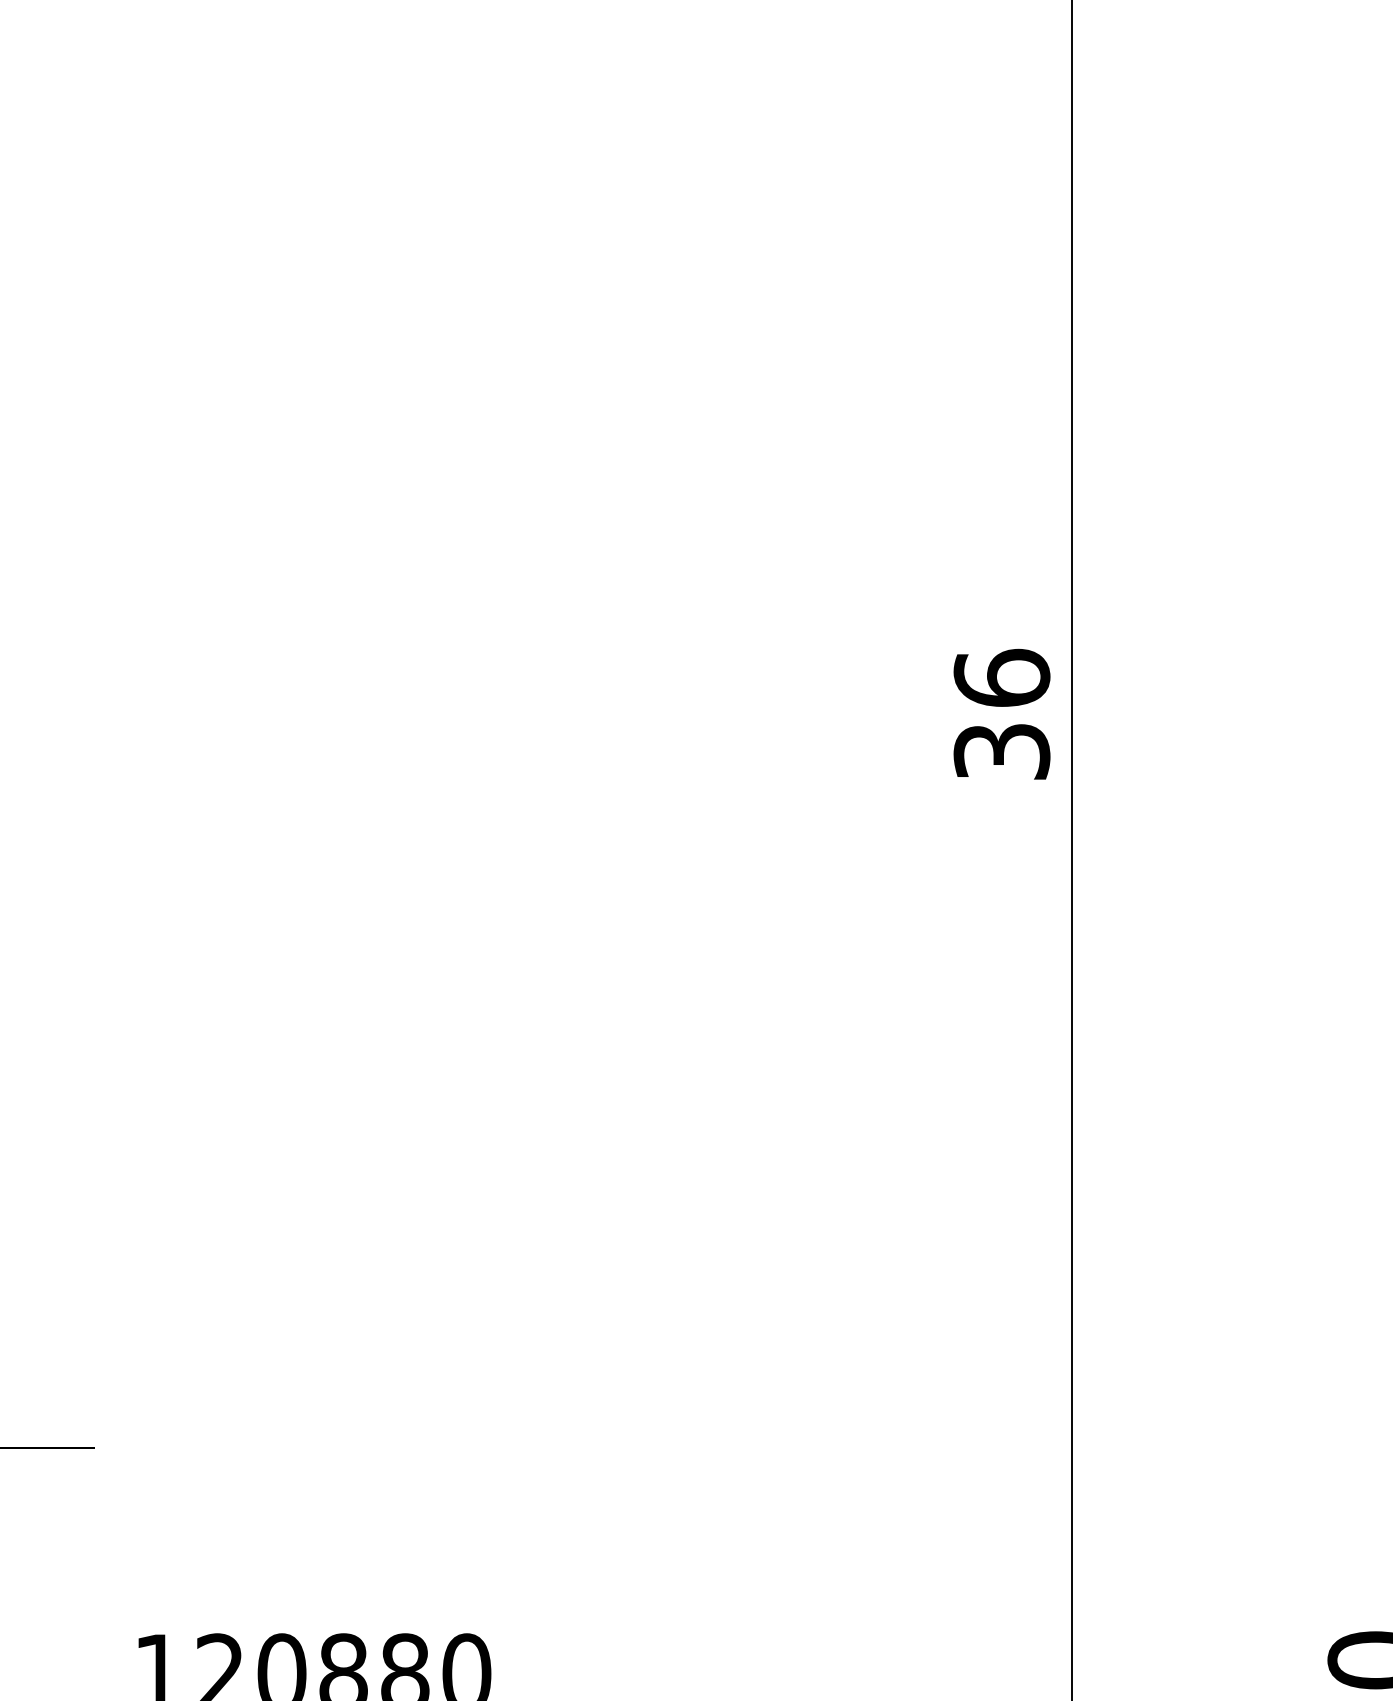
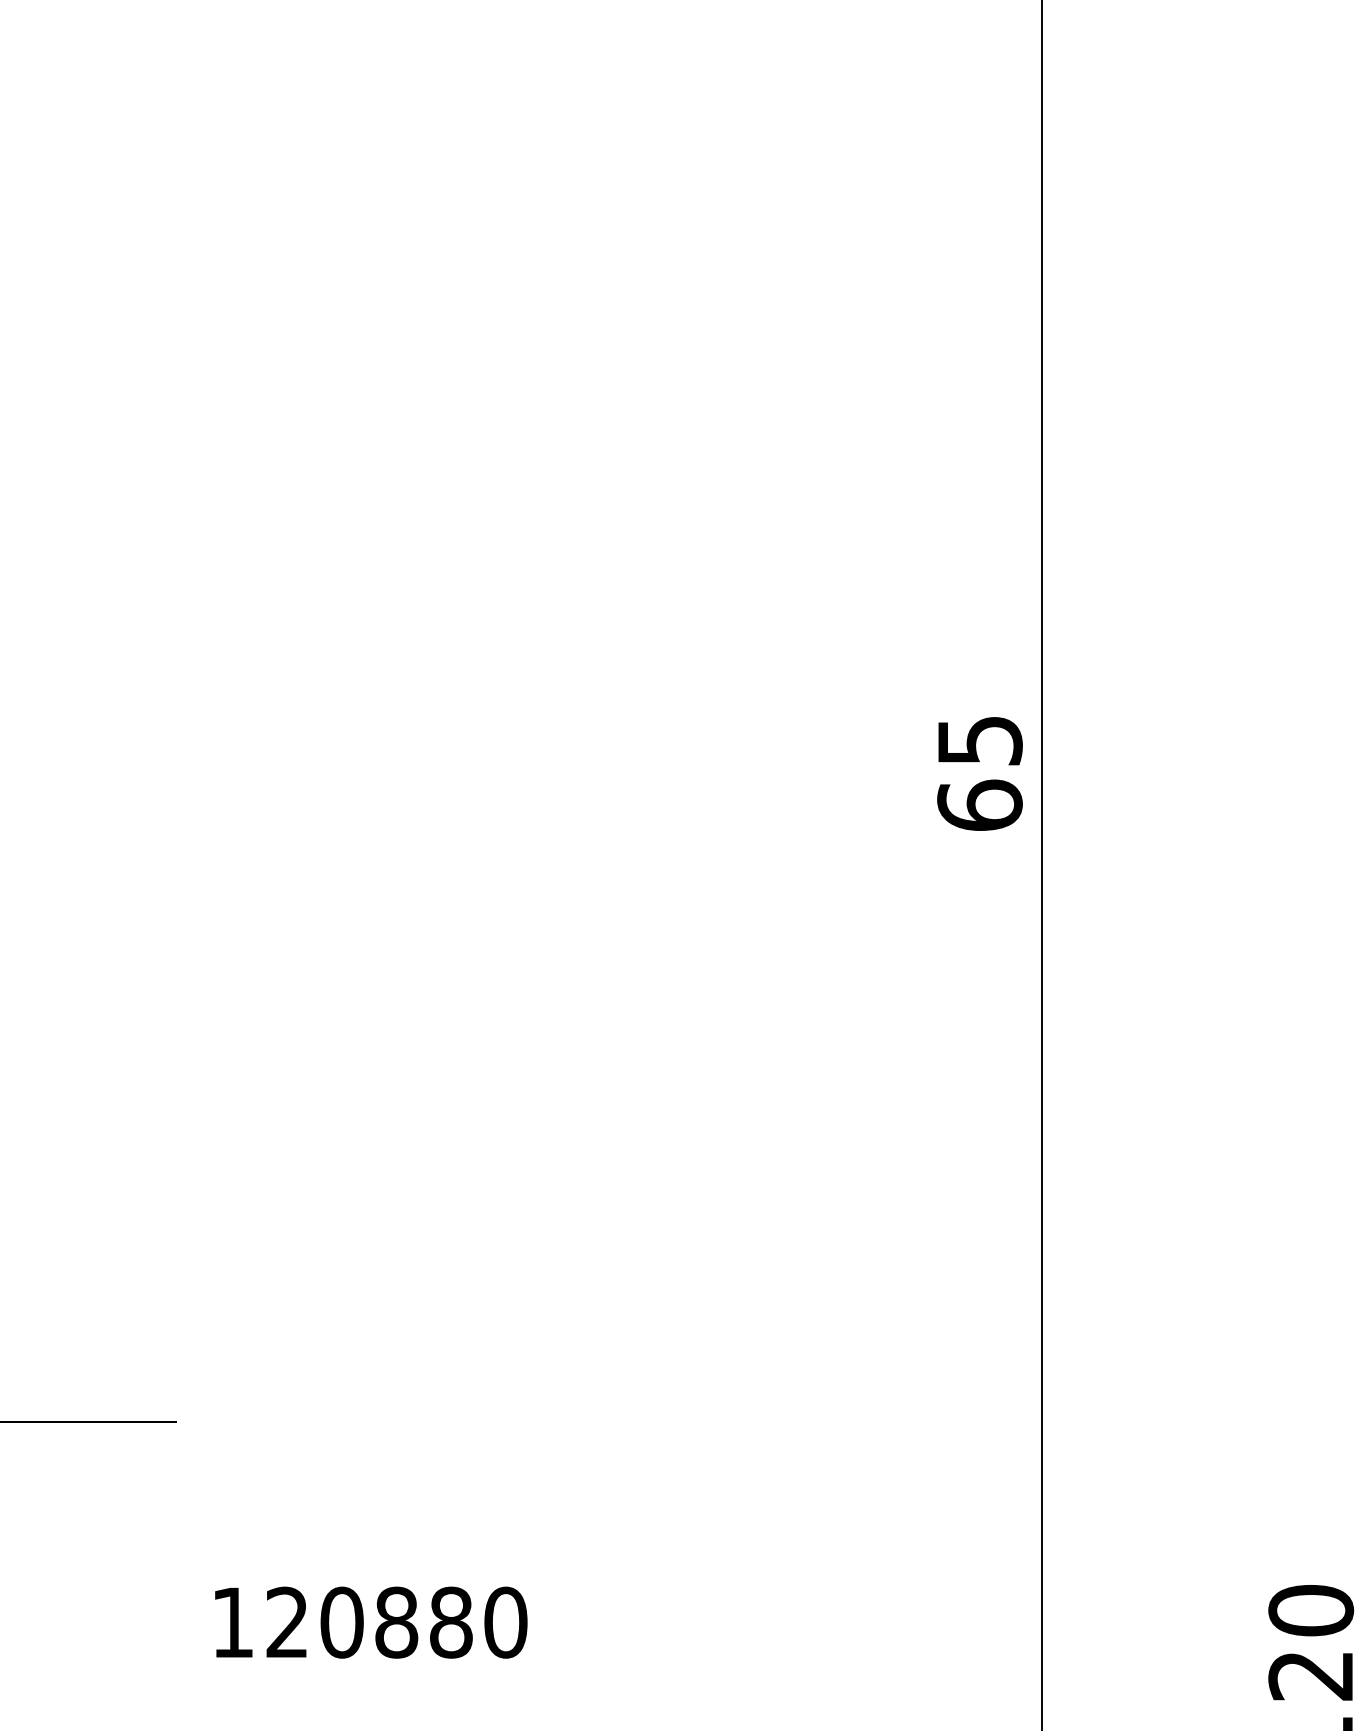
text: (1001, 714) -> (979, 772), 36 -> 65

